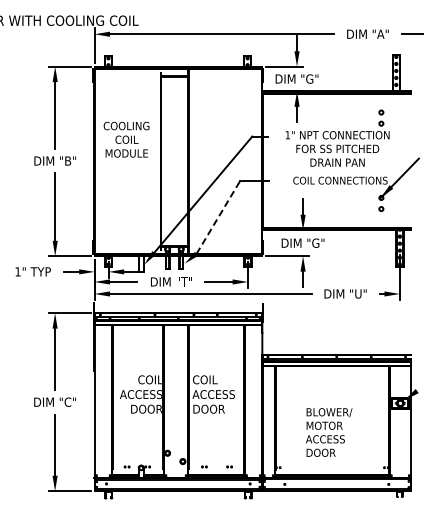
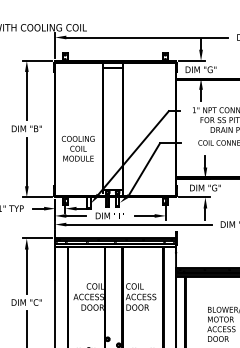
text: (126, 139) -> (78, 148), moved
line: (218, 217) -> (144, 169), dashed -> solid

